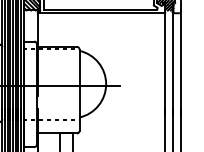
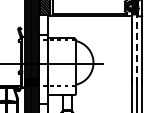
line: (173, 63) -> (137, 49), solid -> dashed

